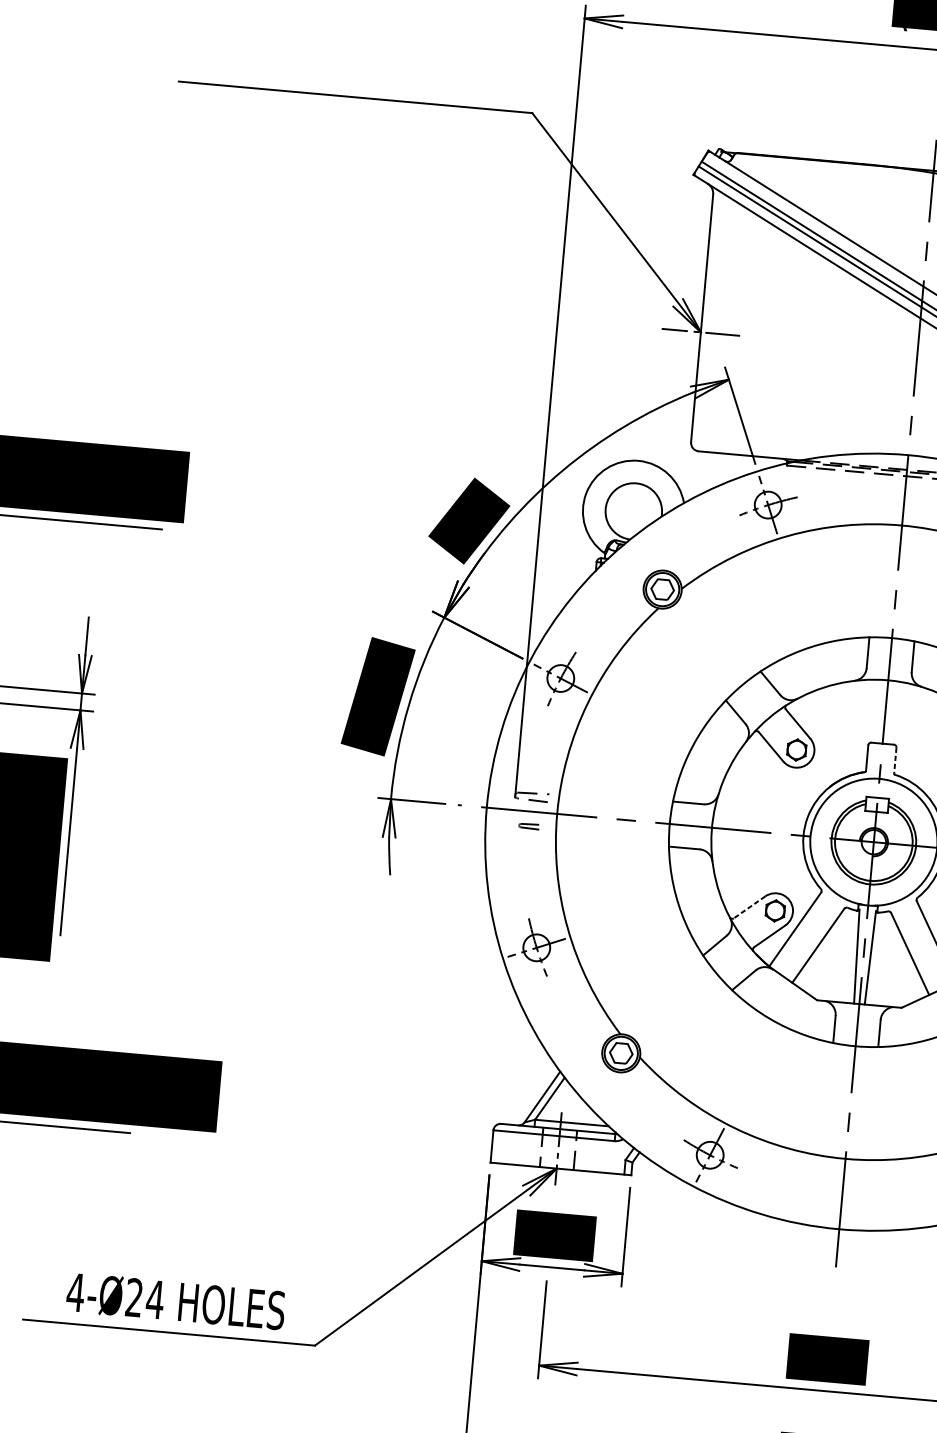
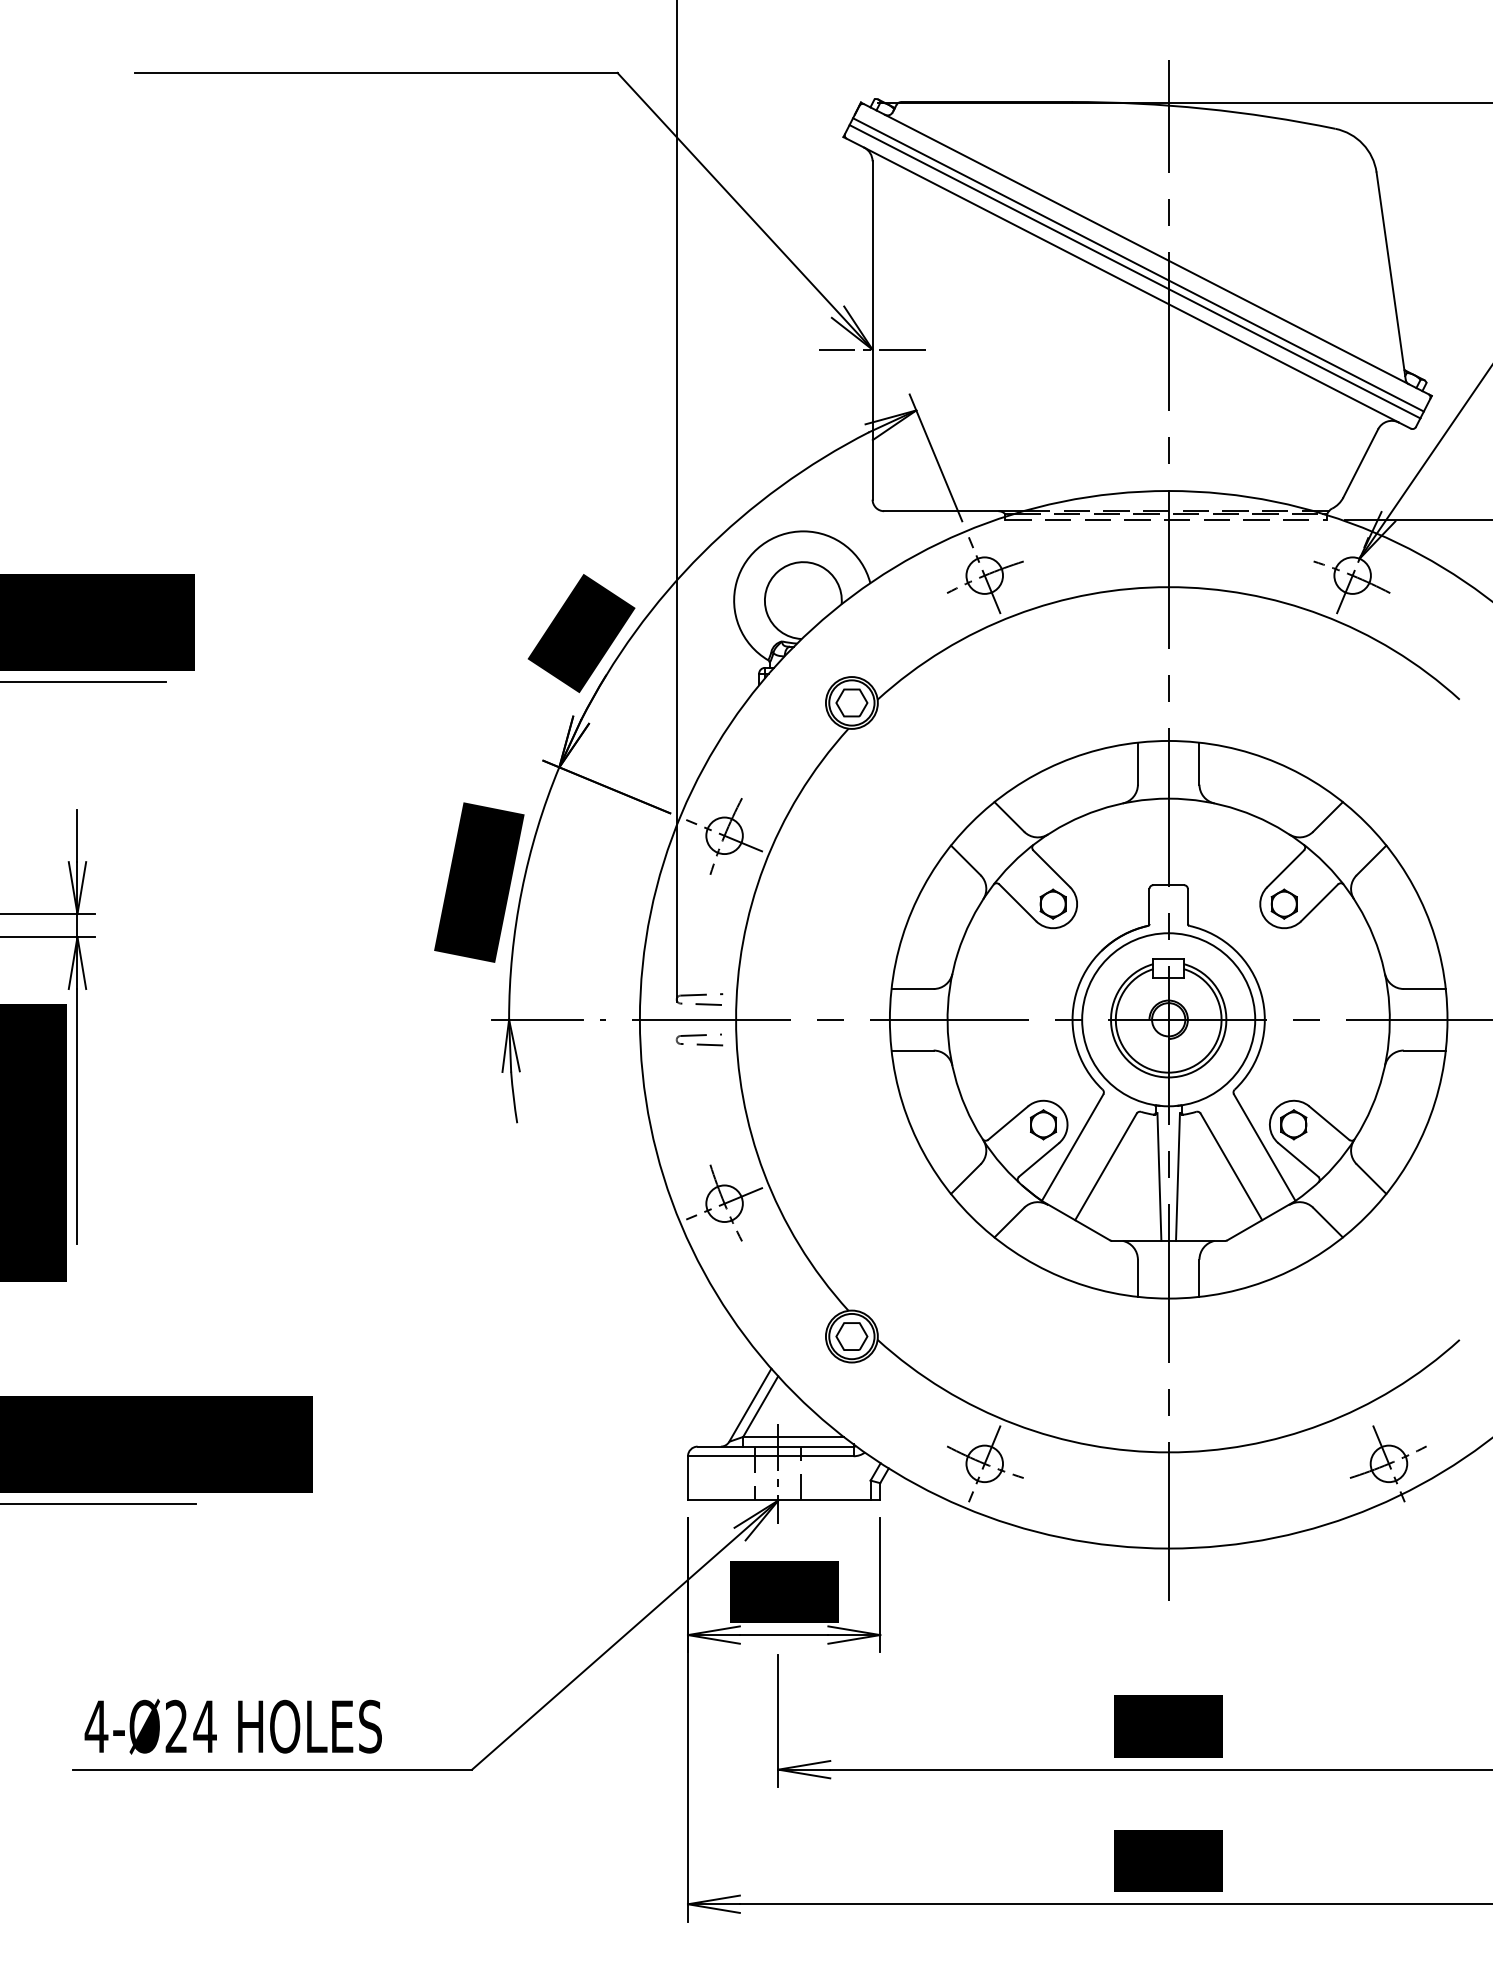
line: (894, 761) -> (1187, 907), dashed -> solid
part: (529, 825) -> (699, 1039), size x1.67
line: (749, 907) -> (1007, 1123), dashed -> solid
text: (175, 1301) -> (232, 1726), moved

